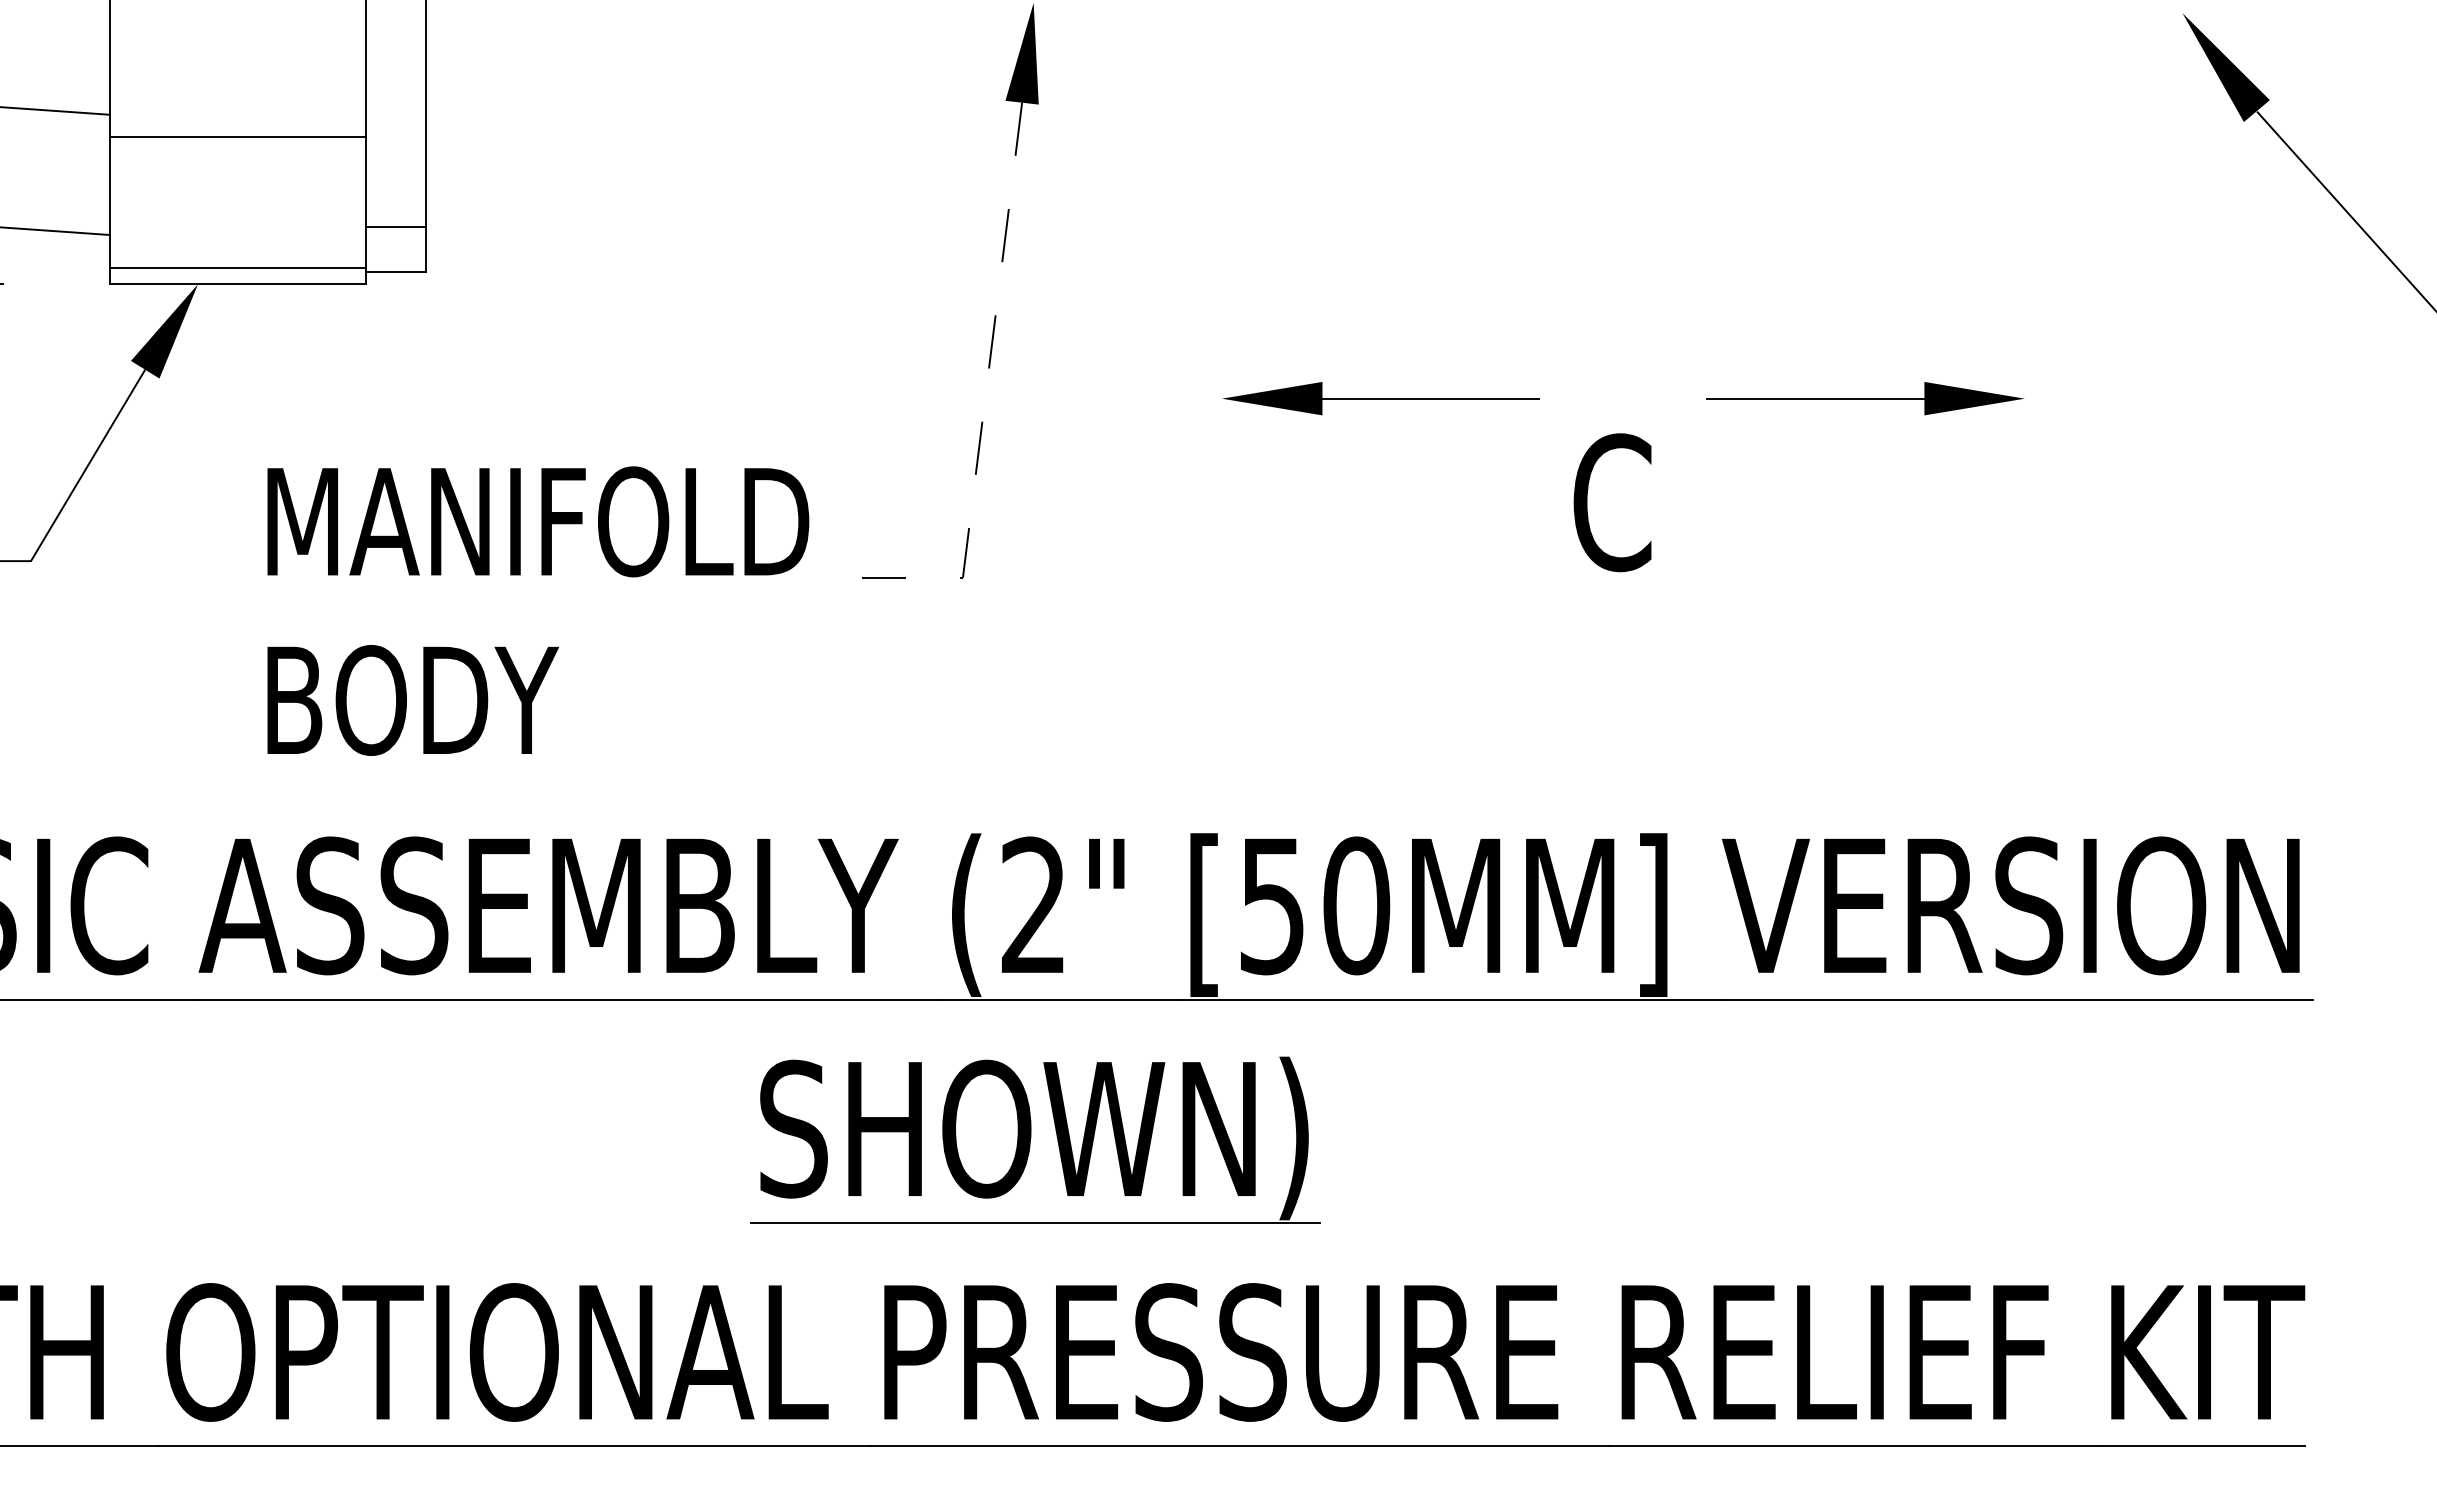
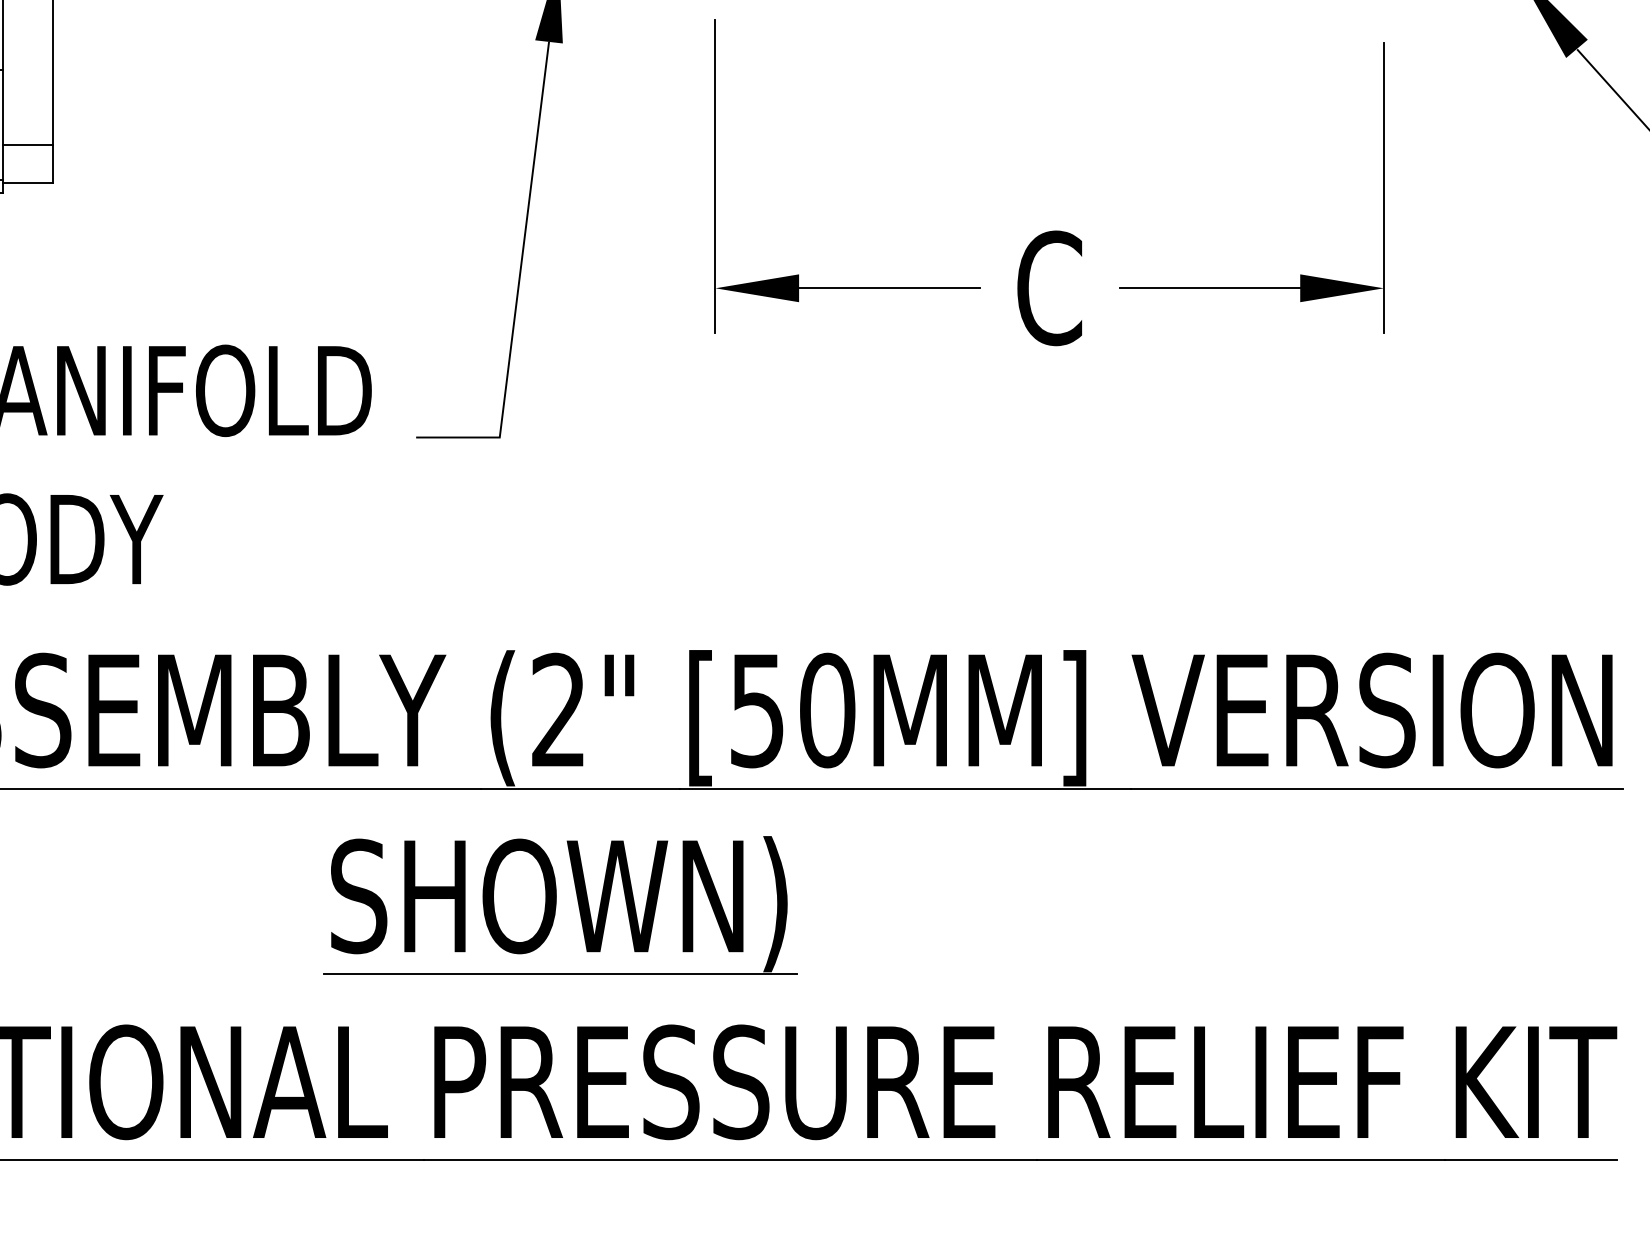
line: (1222, 264) -> (715, 176), added
line: (2024, 277) -> (1383, 187), added
line: (986, 391) -> (519, 282), dashed -> solid
text: (1612, 502) -> (1049, 288), moved

